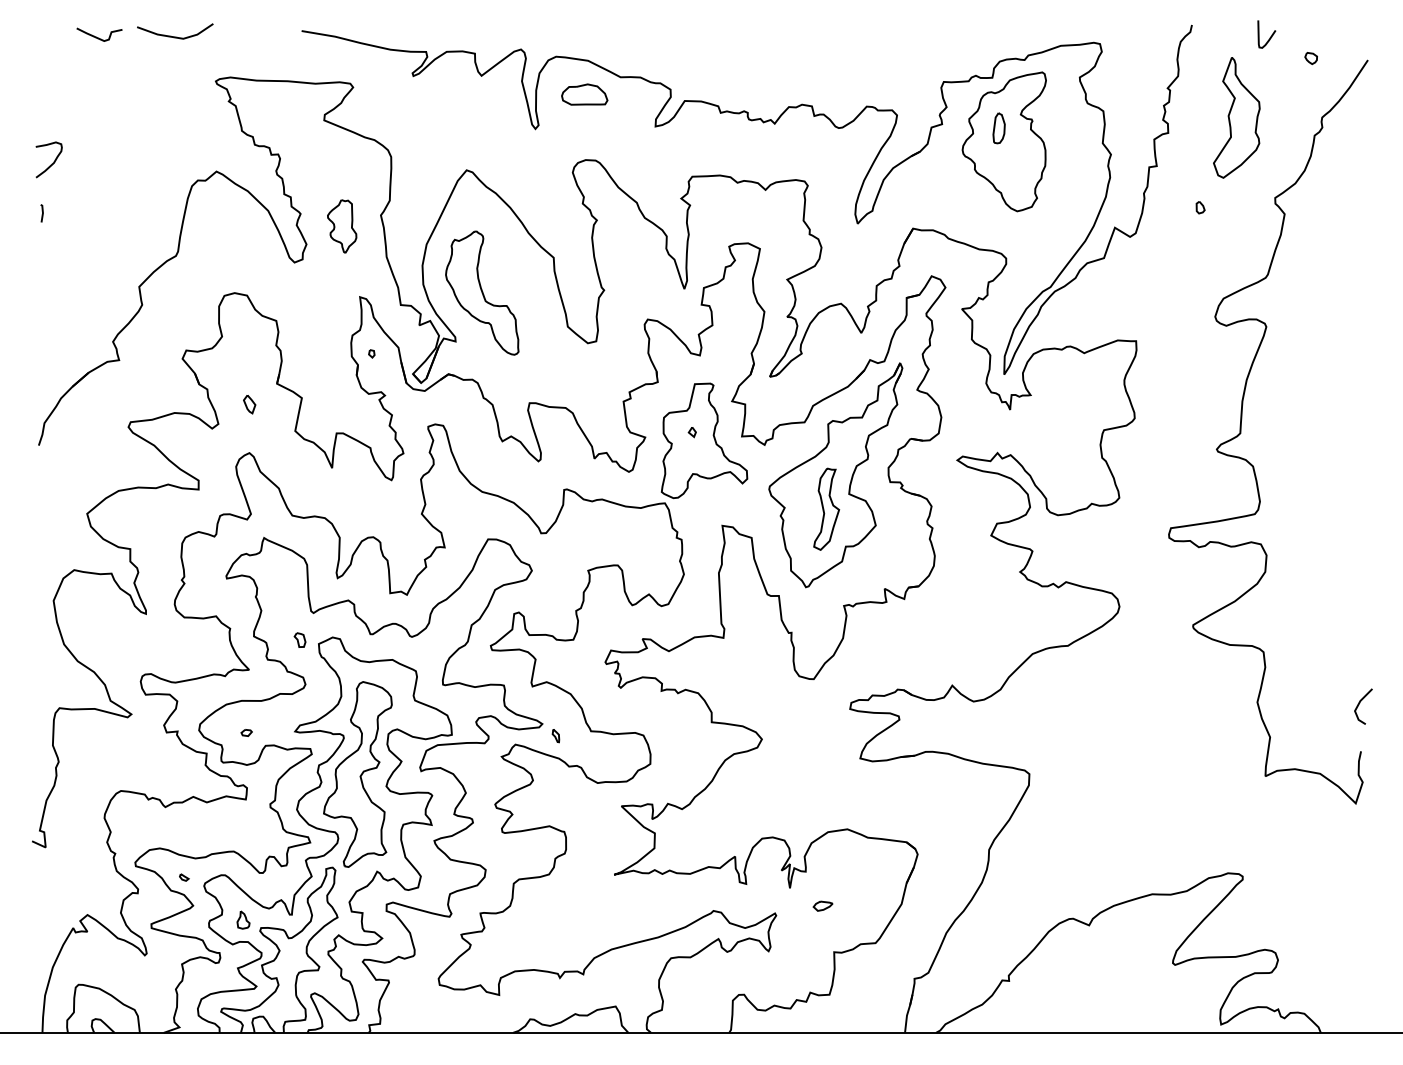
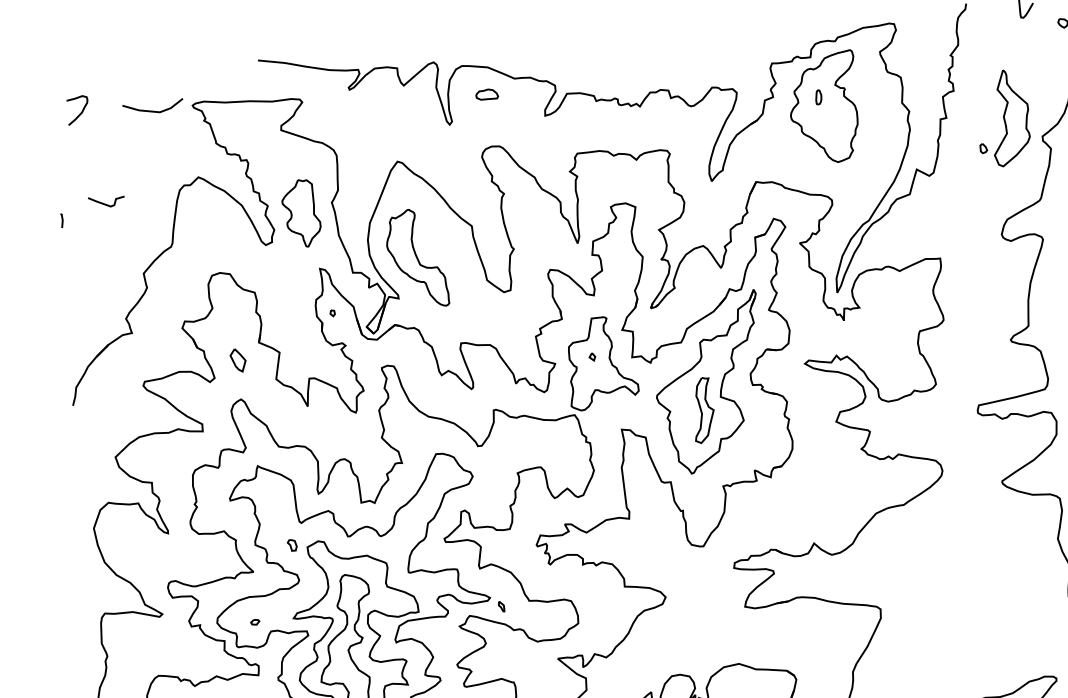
line: (175, 36) -> (153, 110), moved
curve: (98, 37) -> (105, 204), moved
part: (584, 94) -> (486, 94), size x0.6
part: (1236, 117) -> (1010, 117), moved
part: (998, 128) -> (818, 97), size x0.6
curve: (51, 163) -> (80, 113), moved
part: (342, 226) -> (301, 213), size x1.6
part: (249, 404) -> (238, 360), size x1.6

